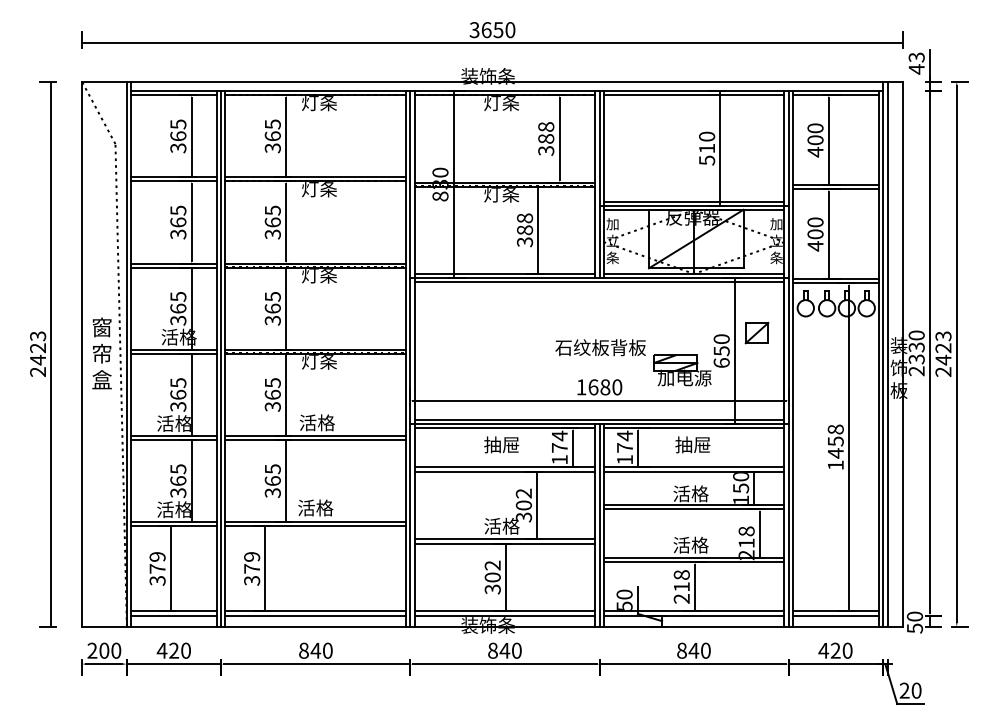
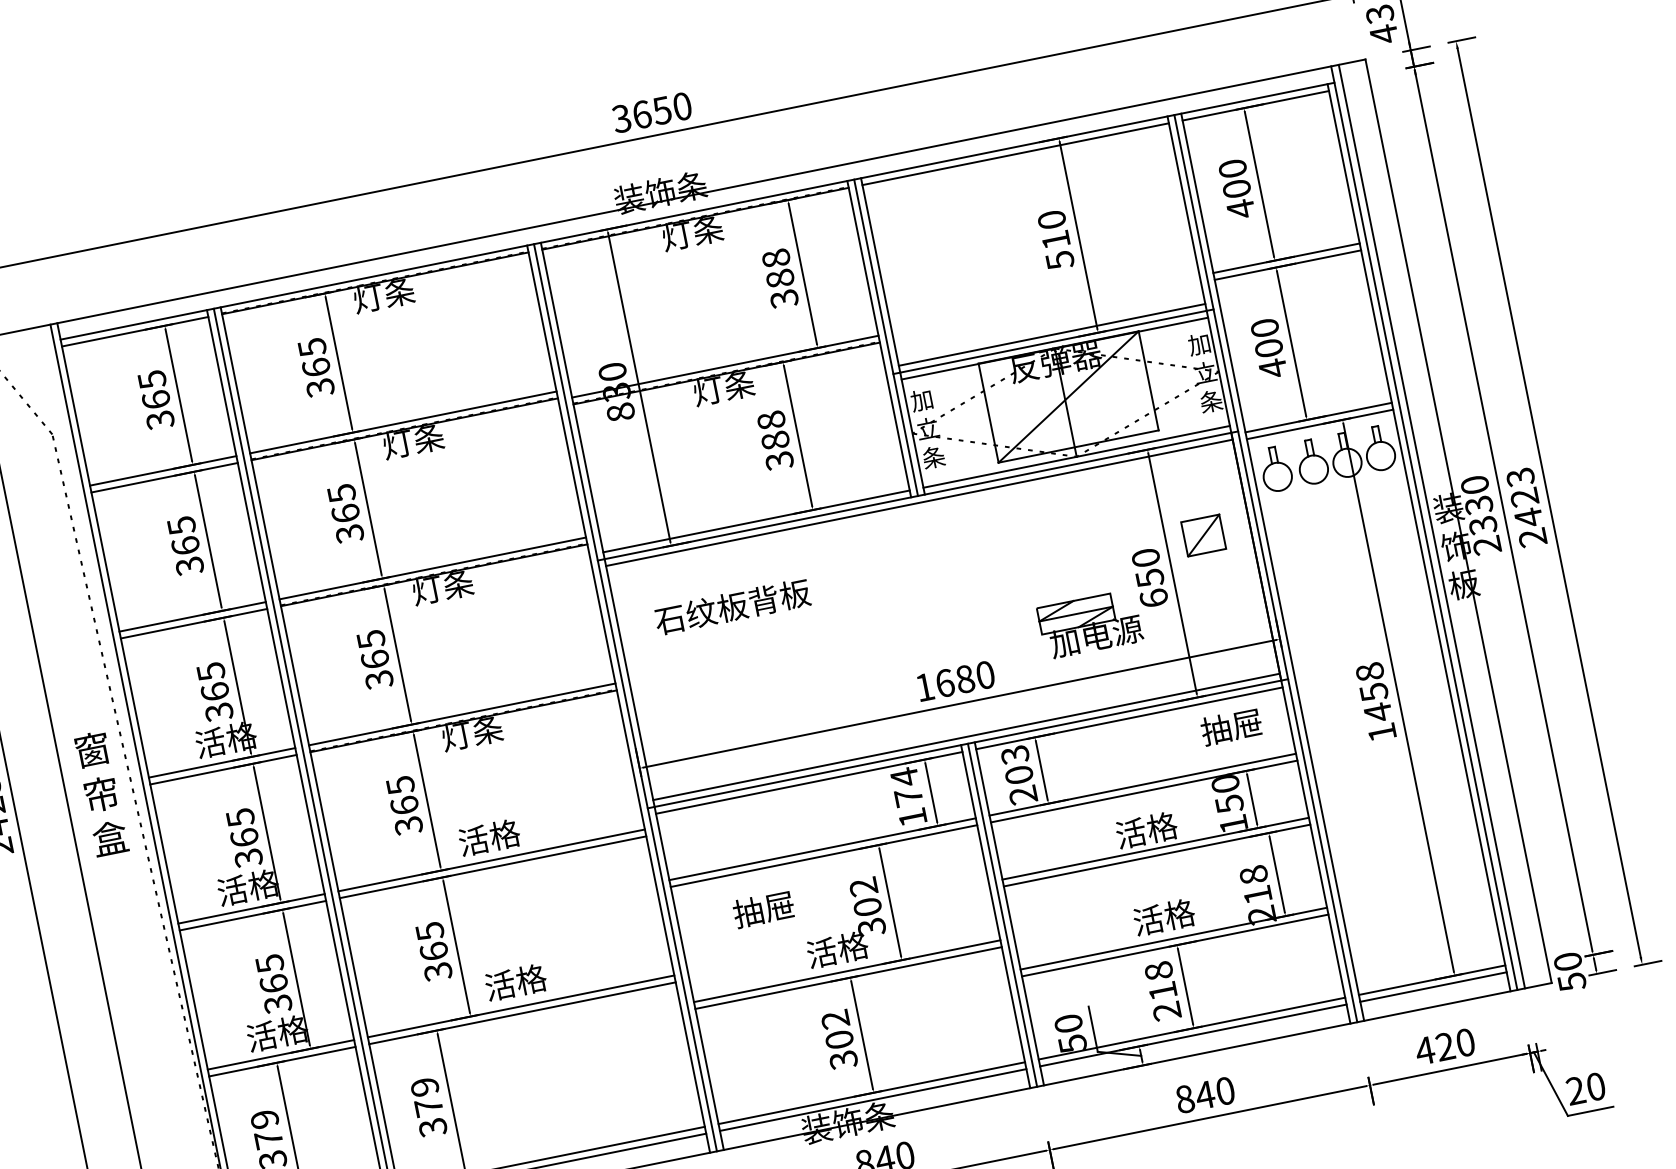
text: (600, 347) -> (732, 606), moved
text: (501, 444) -> (763, 908), moved
text: (692, 444) -> (1230, 726), moved
text: (624, 447) -> (1018, 774), 174 -> 203

